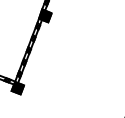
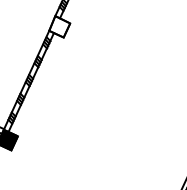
fill: (45, 15) -> (60, 26), removed

